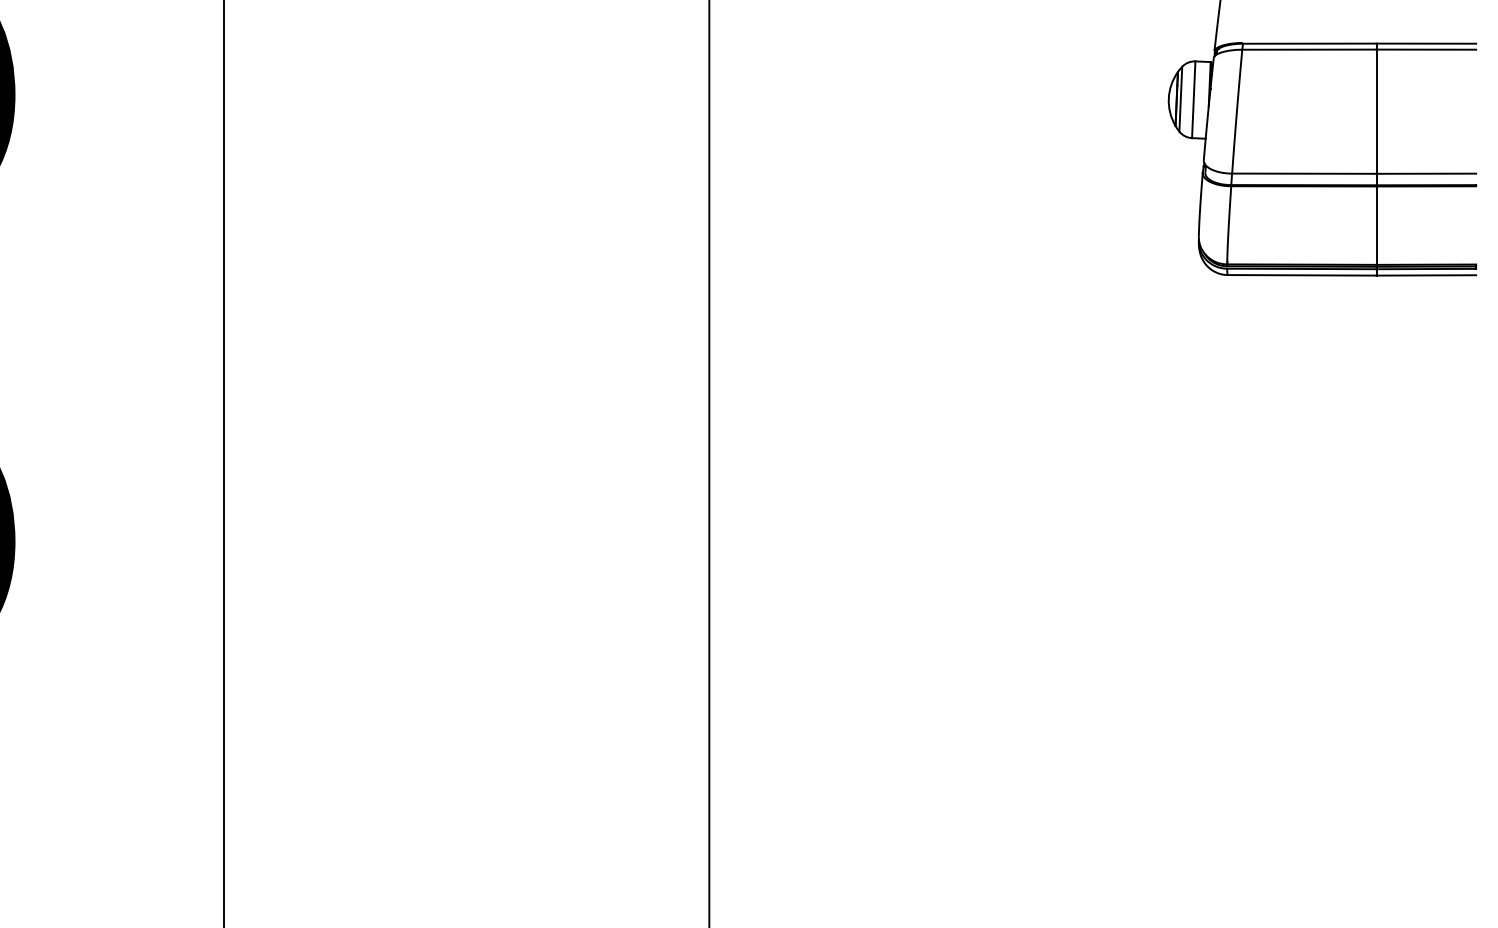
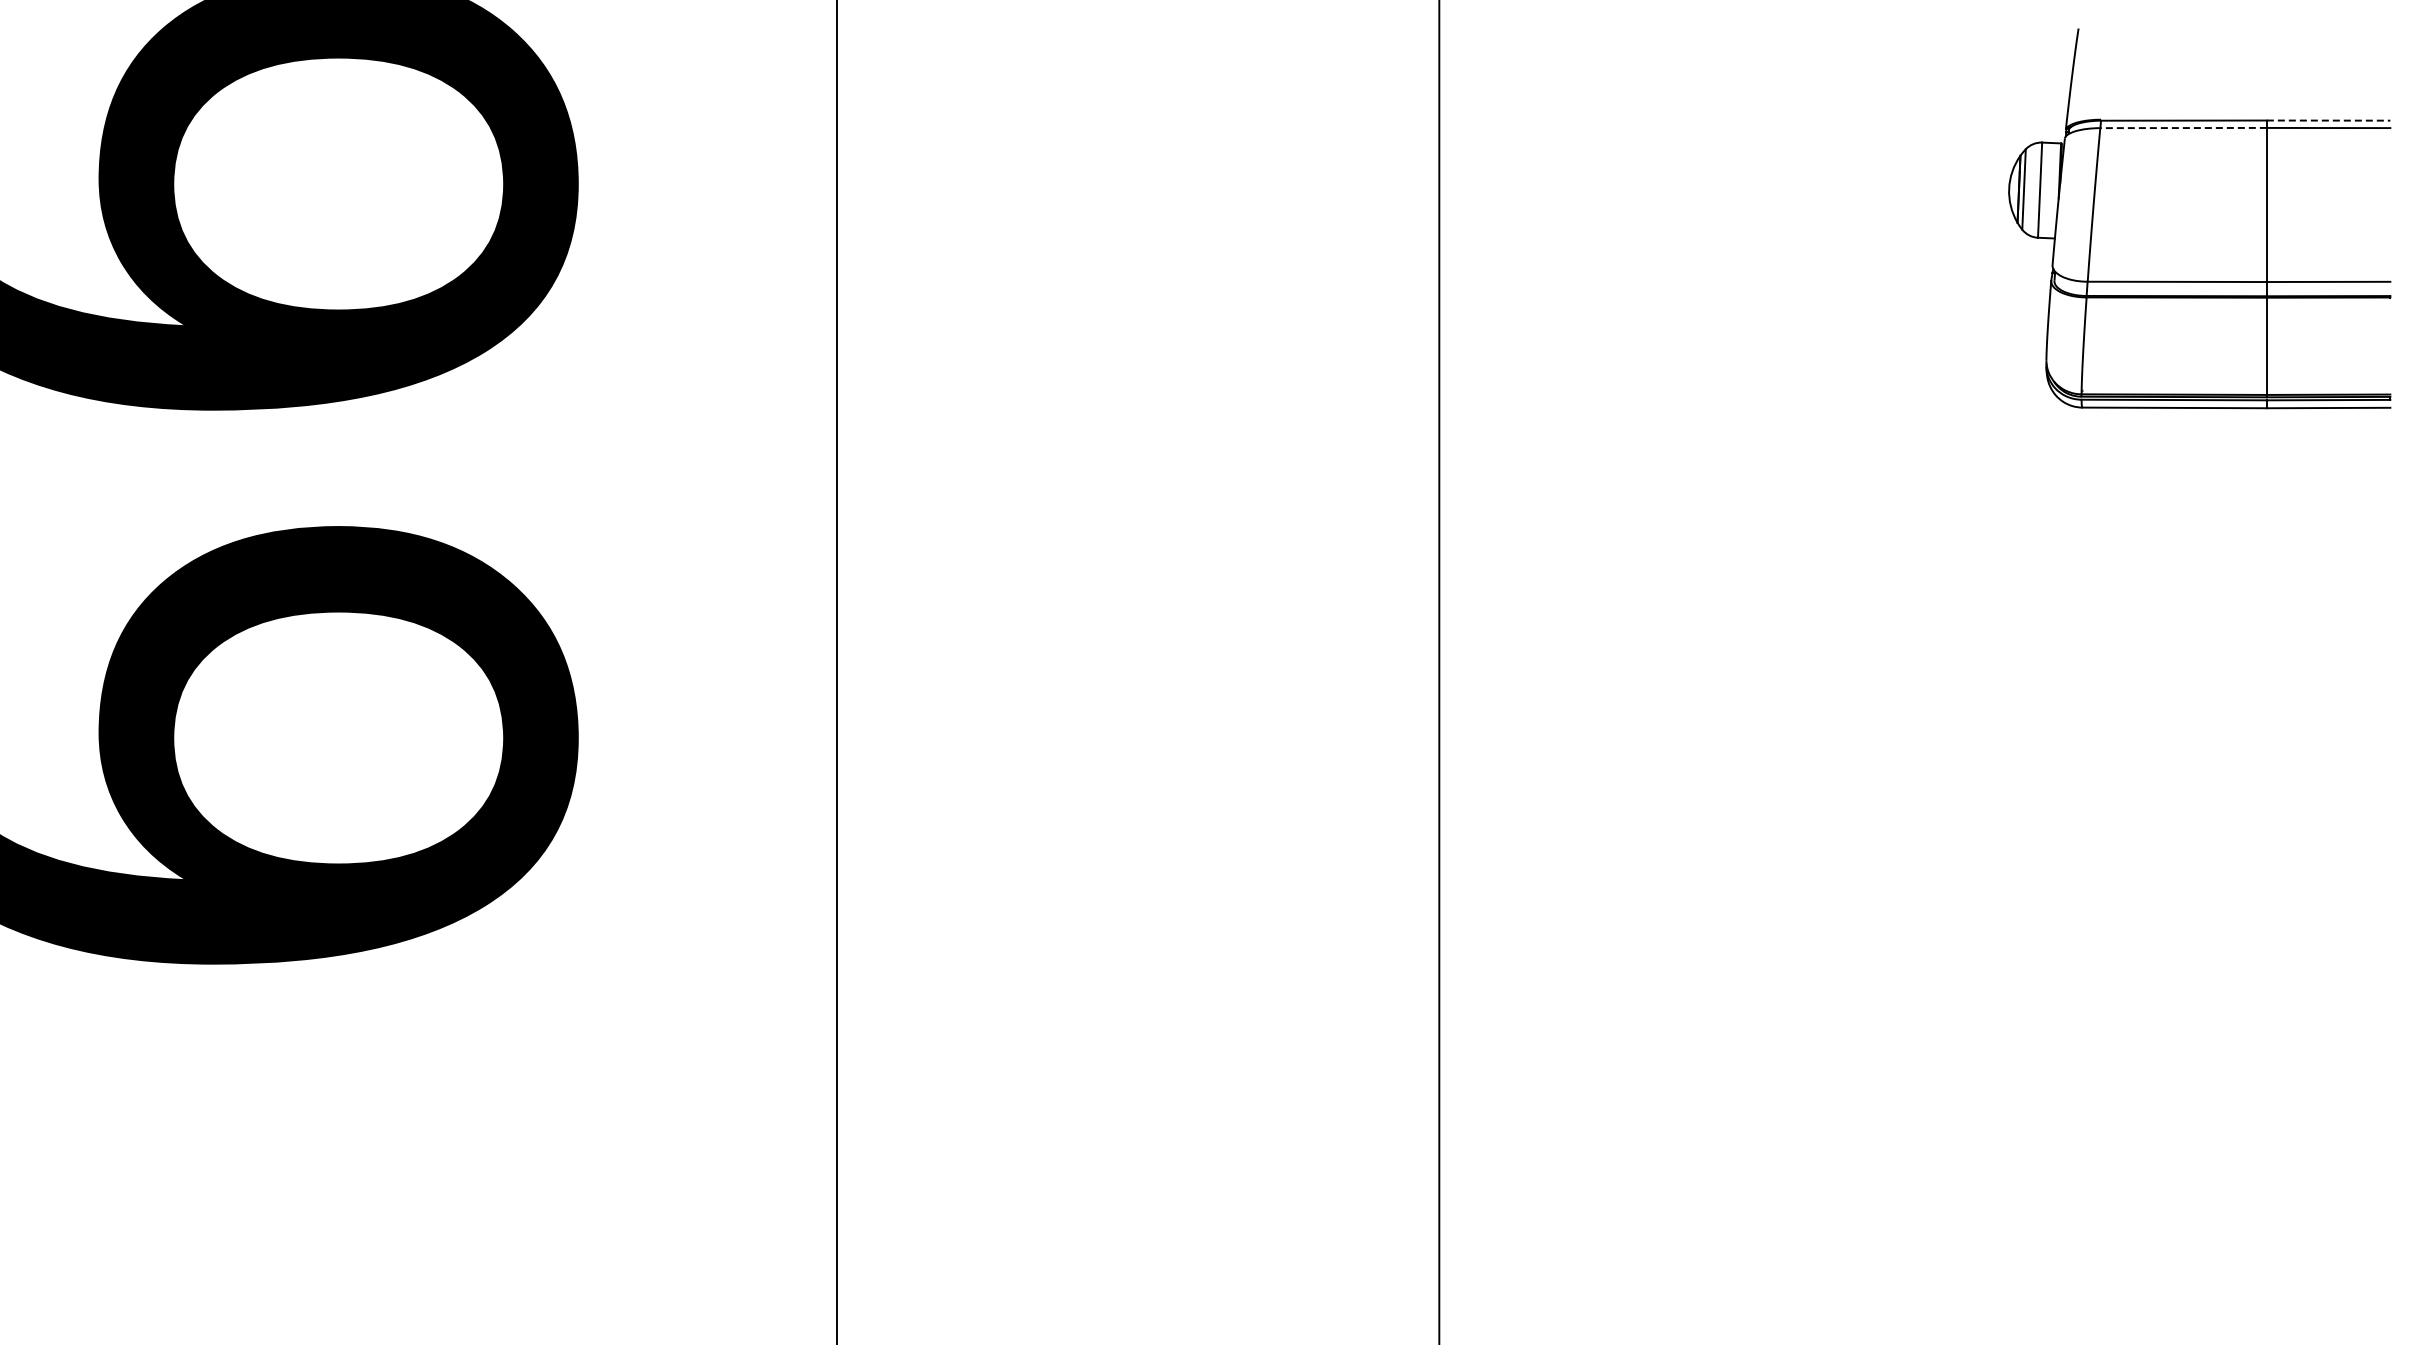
line: (1426, 43) -> (2328, 120), solid -> dashed
line: (1309, 50) -> (2183, 128), solid -> dashed

